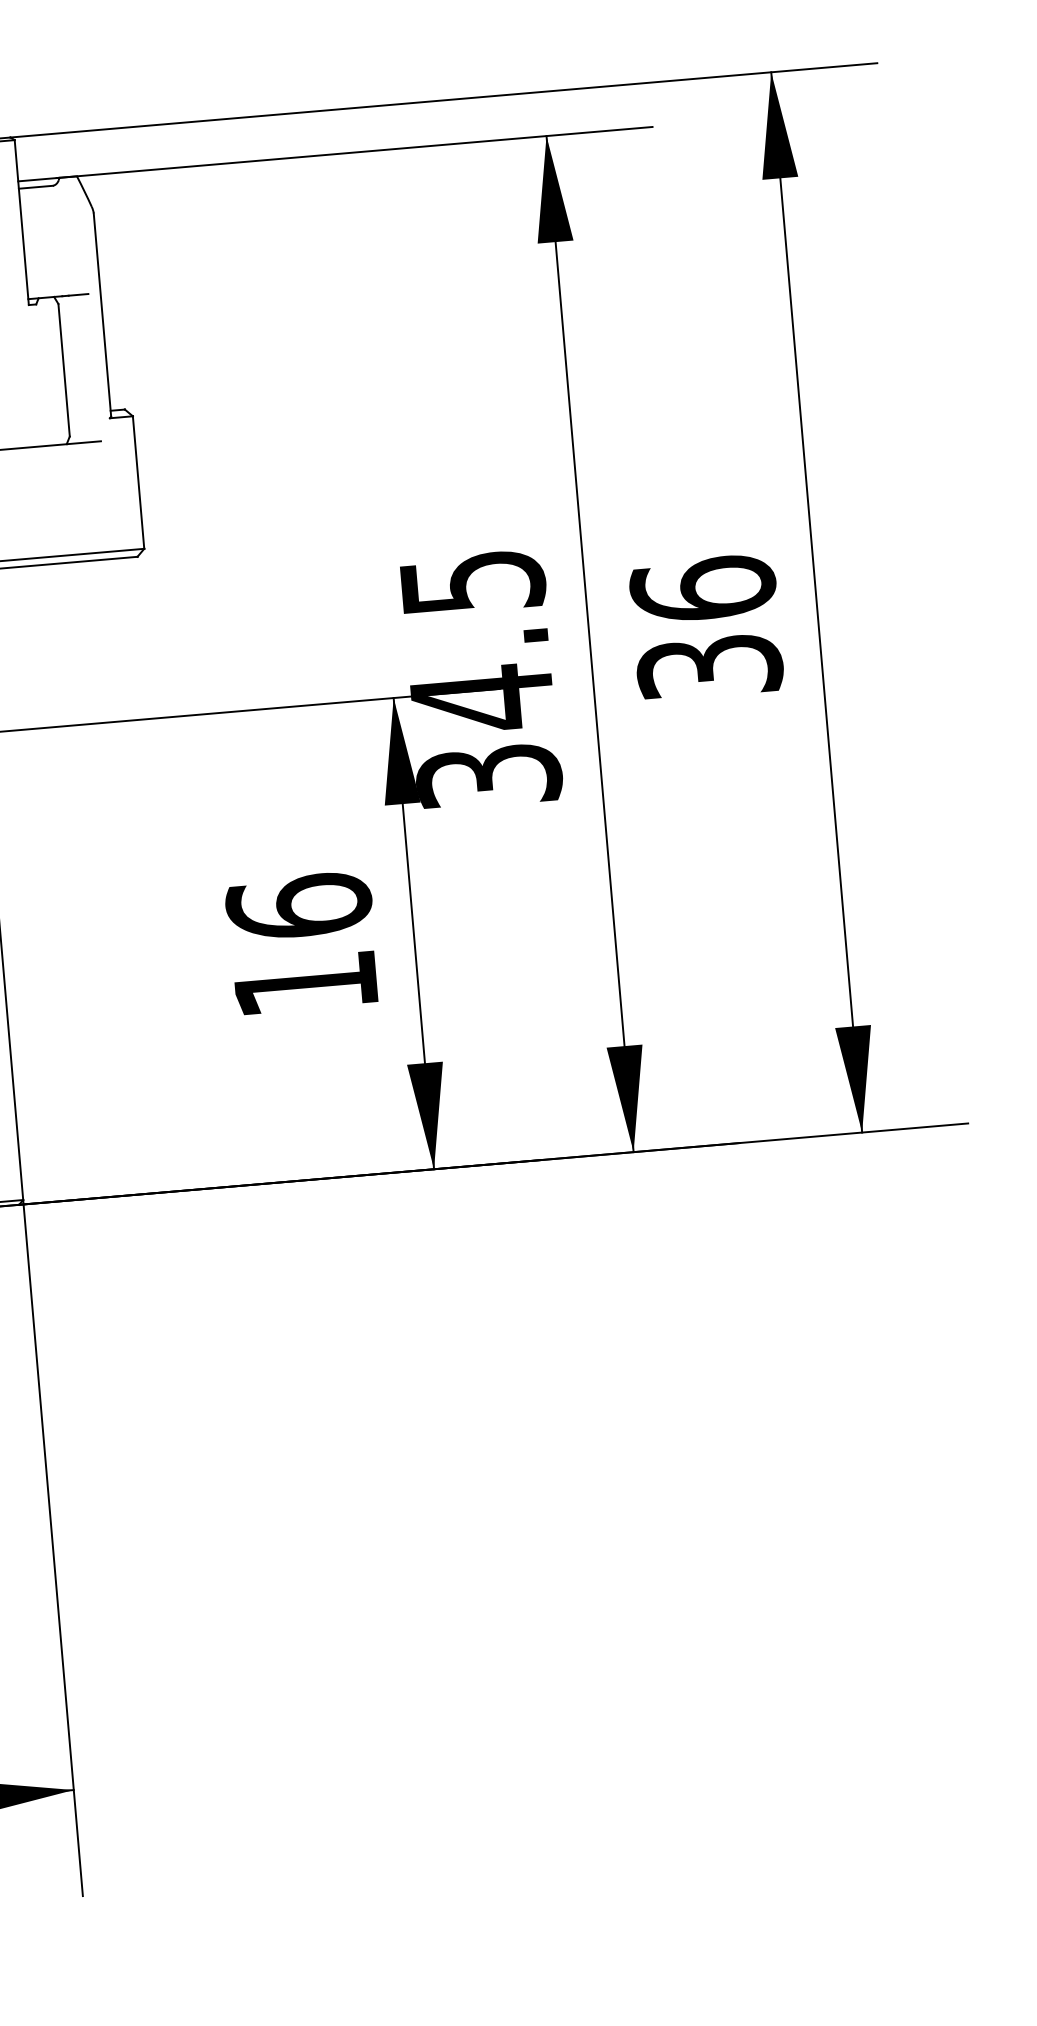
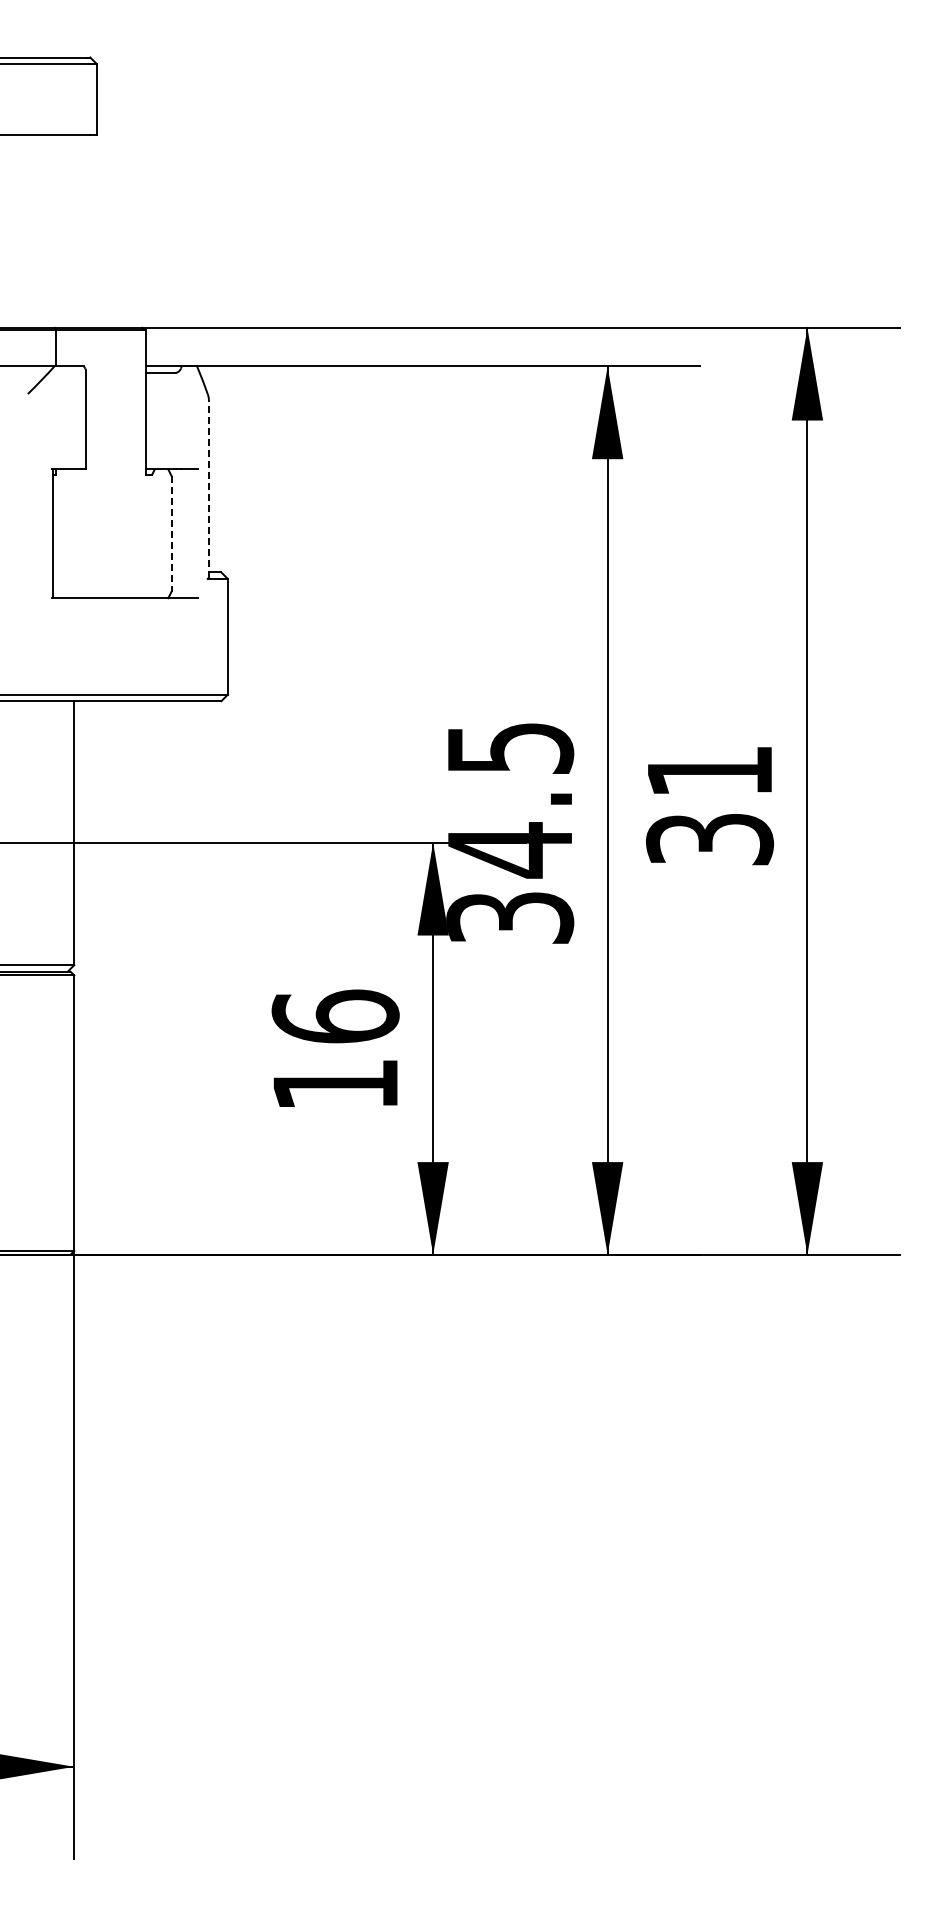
line: (101, 314) -> (208, 488), solid -> dashed
line: (64, 369) -> (171, 533), solid -> dashed
text: (703, 588) -> (710, 770), 36 -> 31

